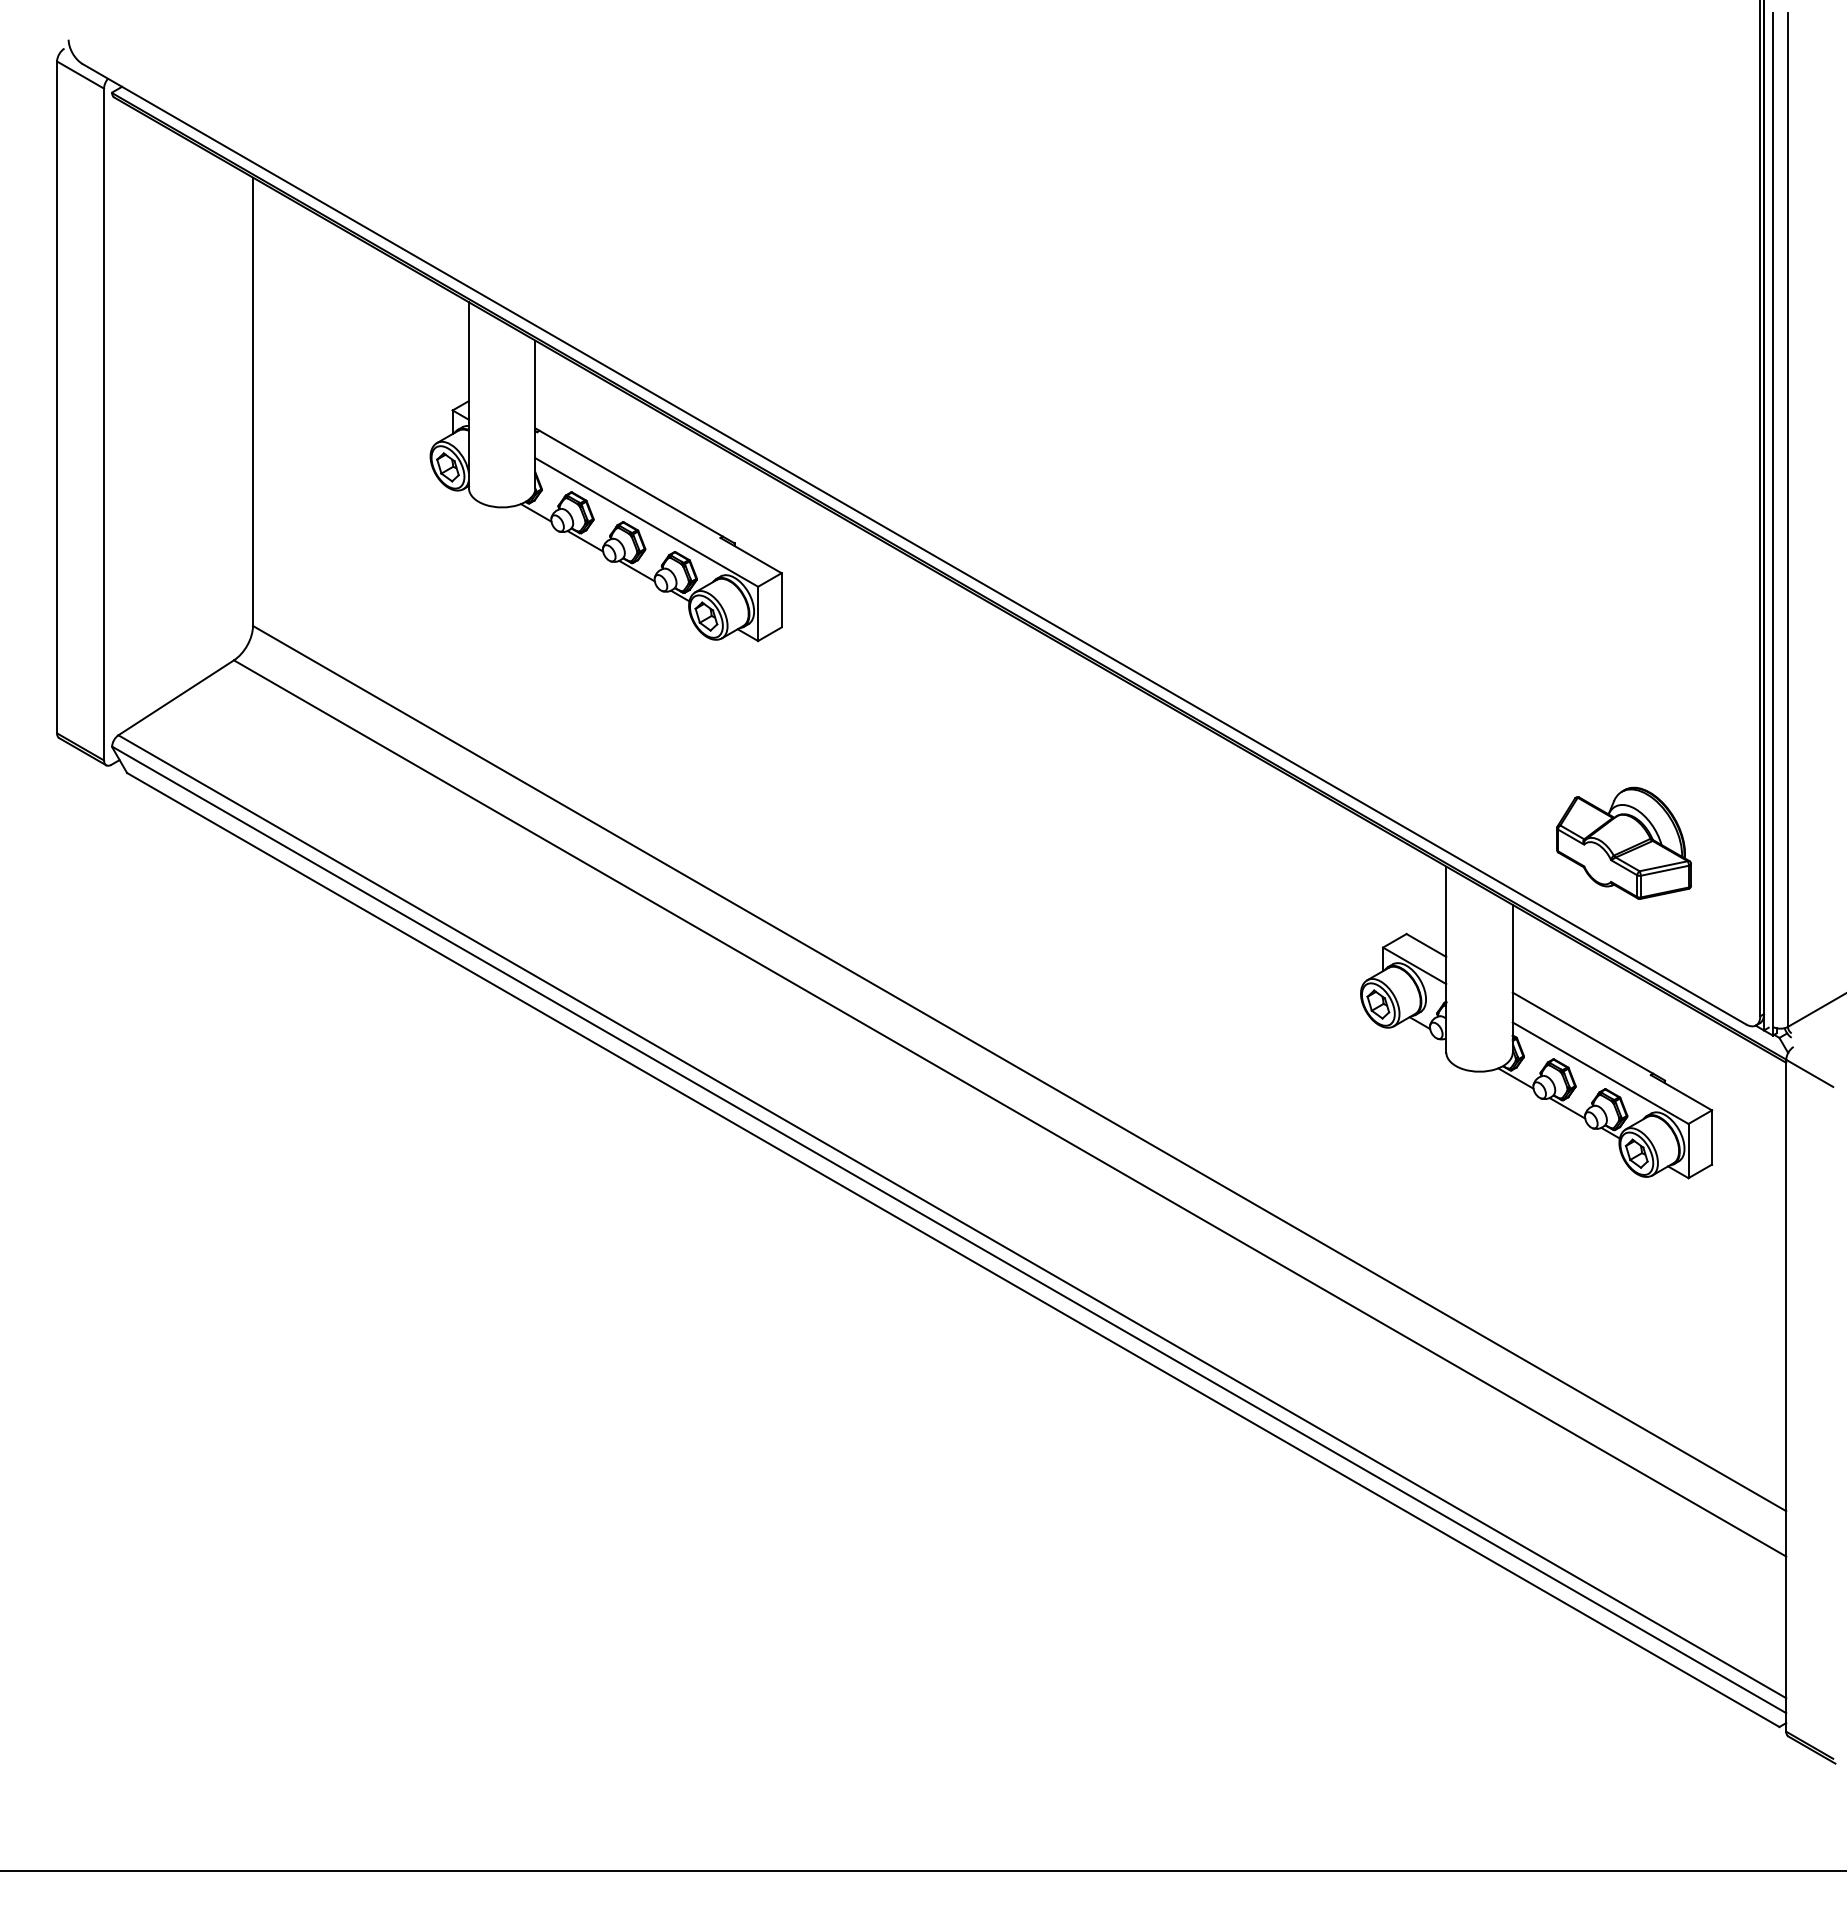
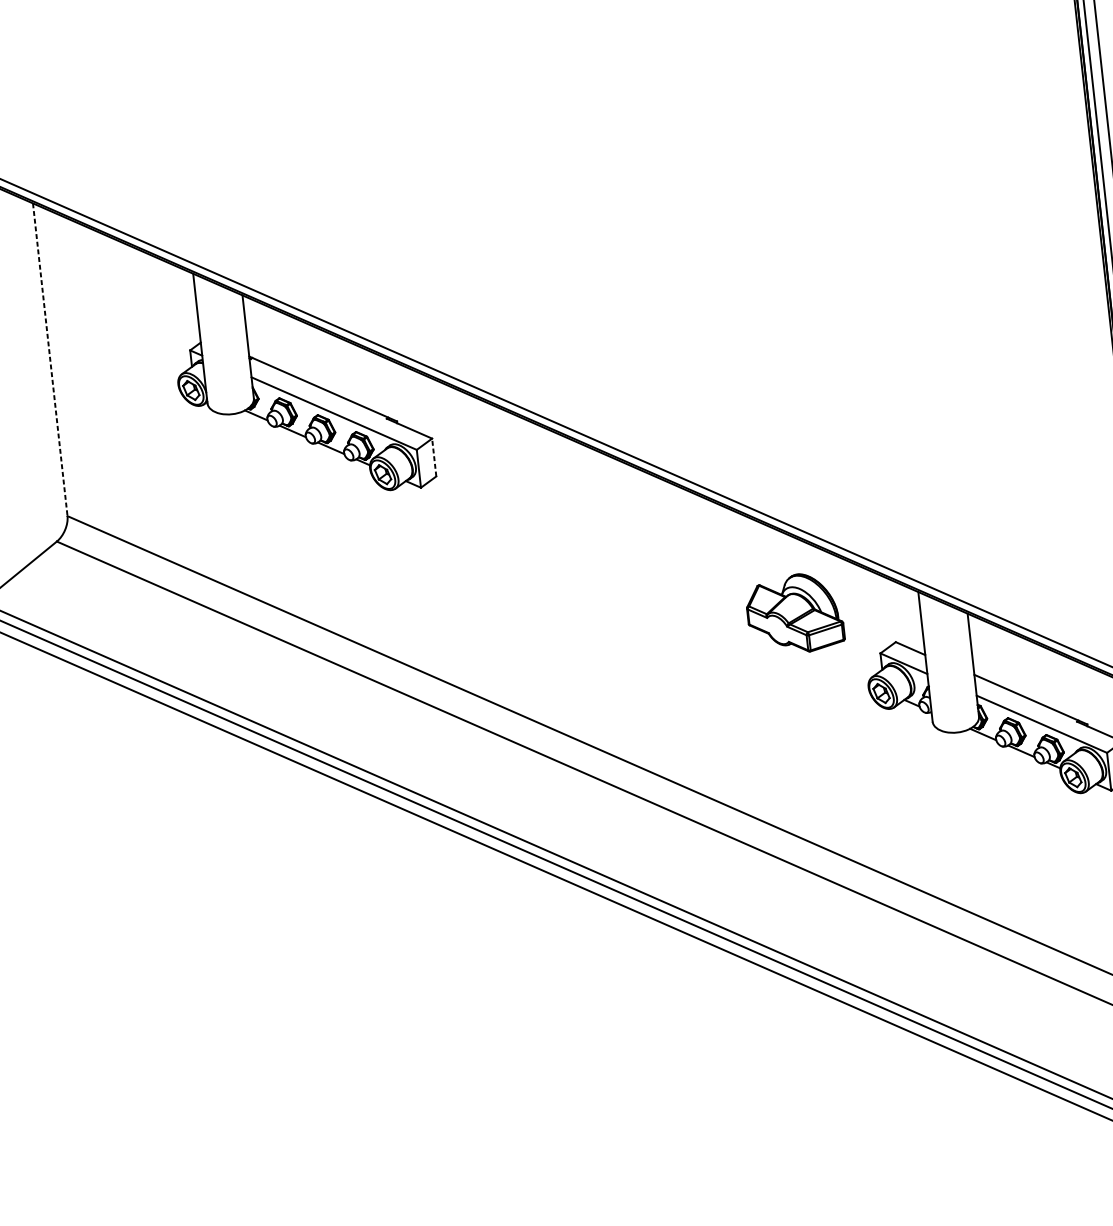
line: (253, 402) -> (50, 360), solid -> dashed
line: (781, 599) -> (434, 456), solid -> dashed
part: (1623, 842) -> (794, 613), moved

